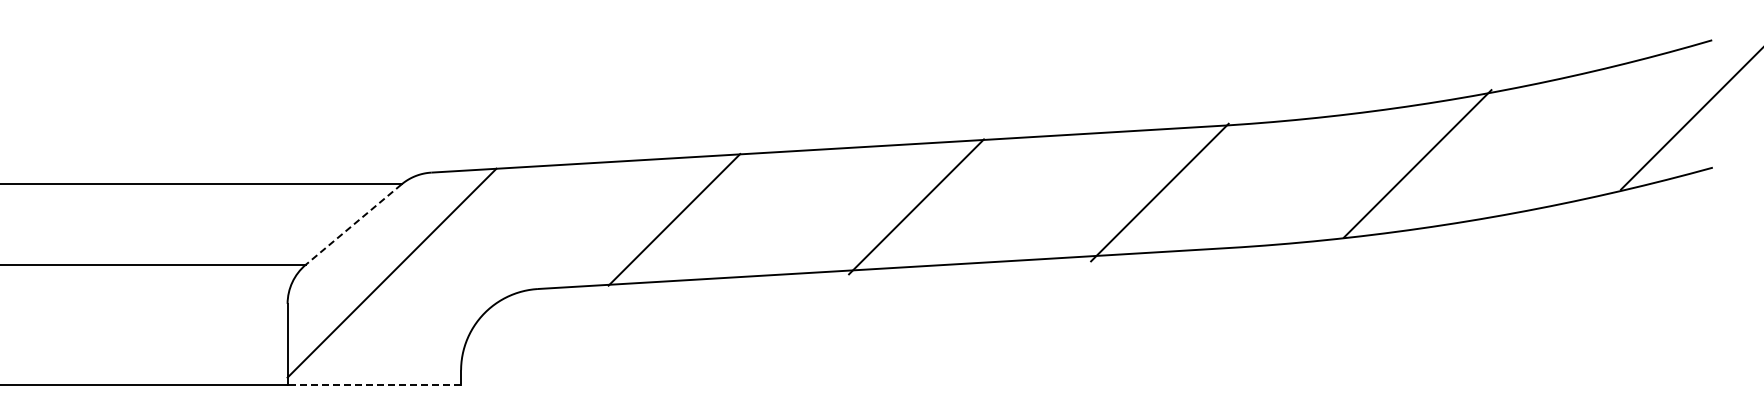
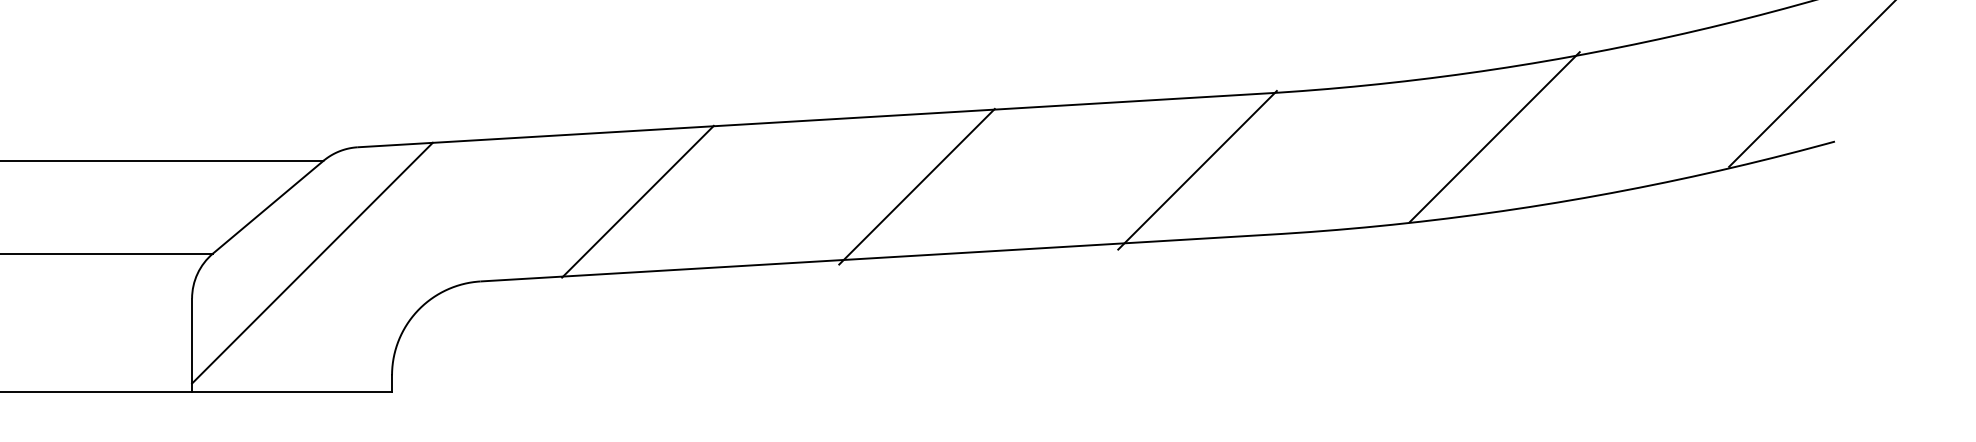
line: (353, 224) -> (268, 207), dashed -> solid
line: (374, 385) -> (292, 392), dashed -> solid

